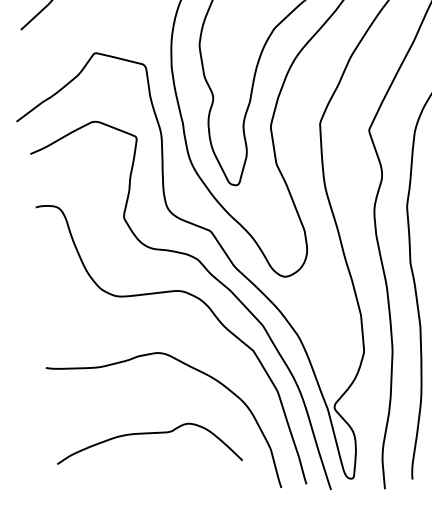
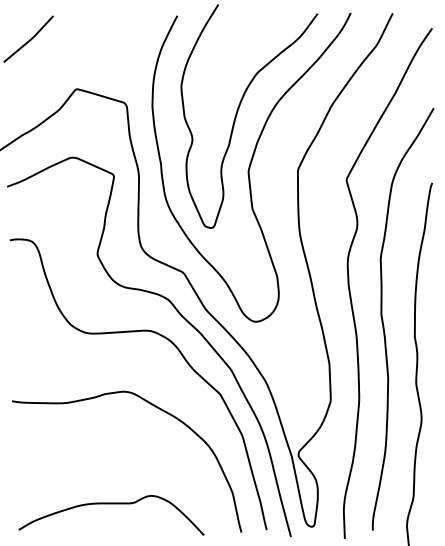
curve: (148, 434) -> (111, 504), moved

